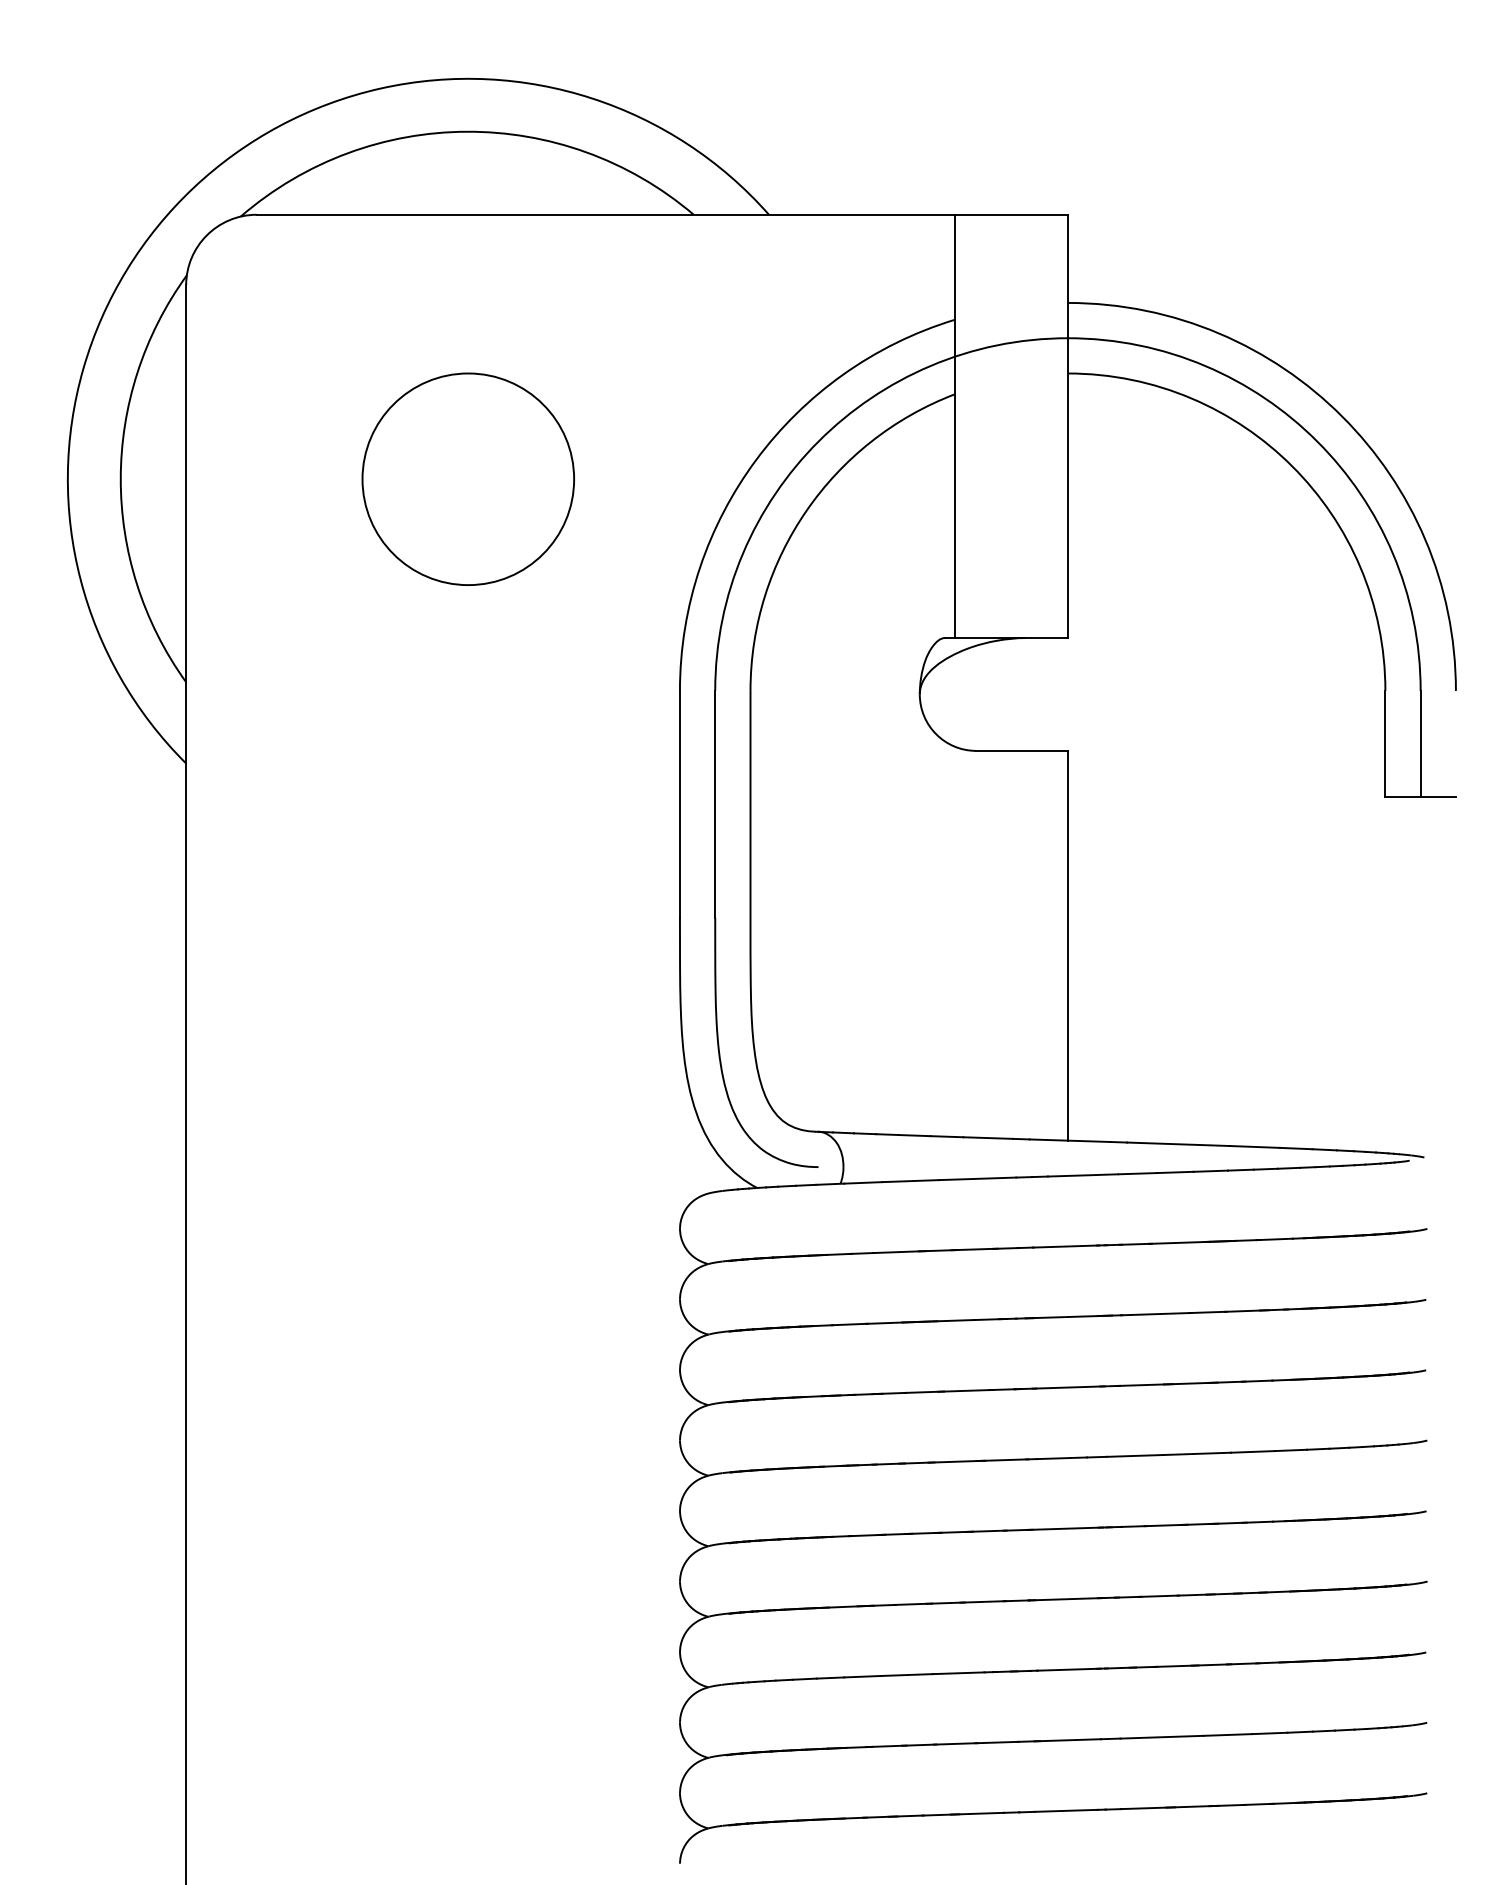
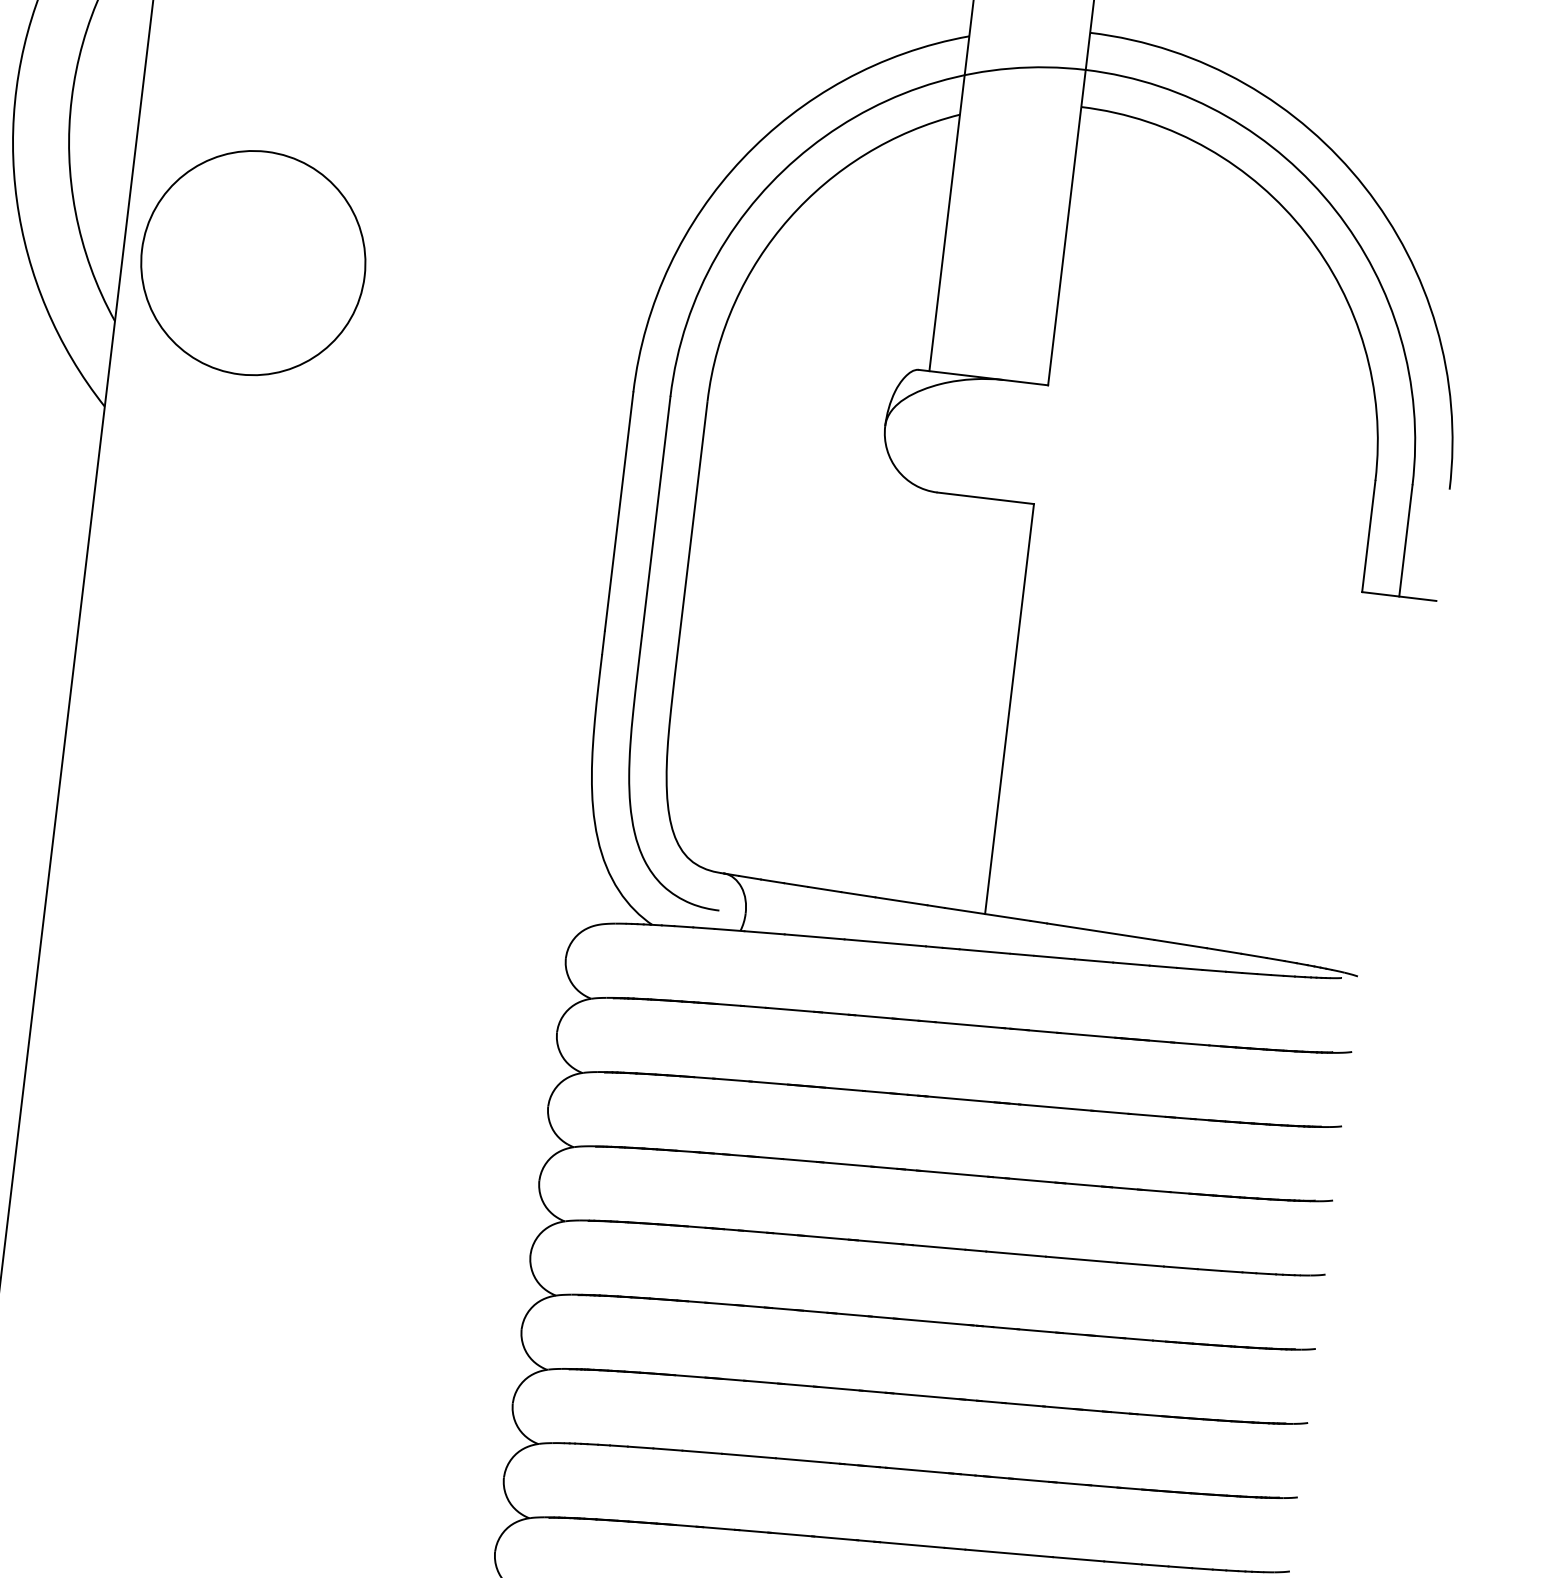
part: (467, 478) -> (252, 262), moved

